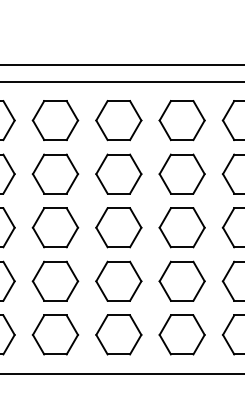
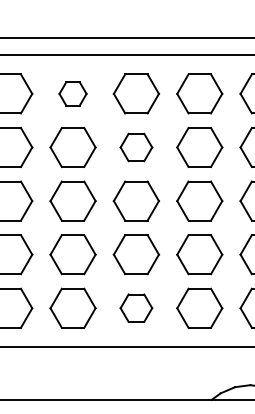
part: (54, 120) -> (72, 93), size x0.6
part: (118, 174) -> (136, 147), size x0.7
part: (118, 334) -> (136, 307), size x0.7

